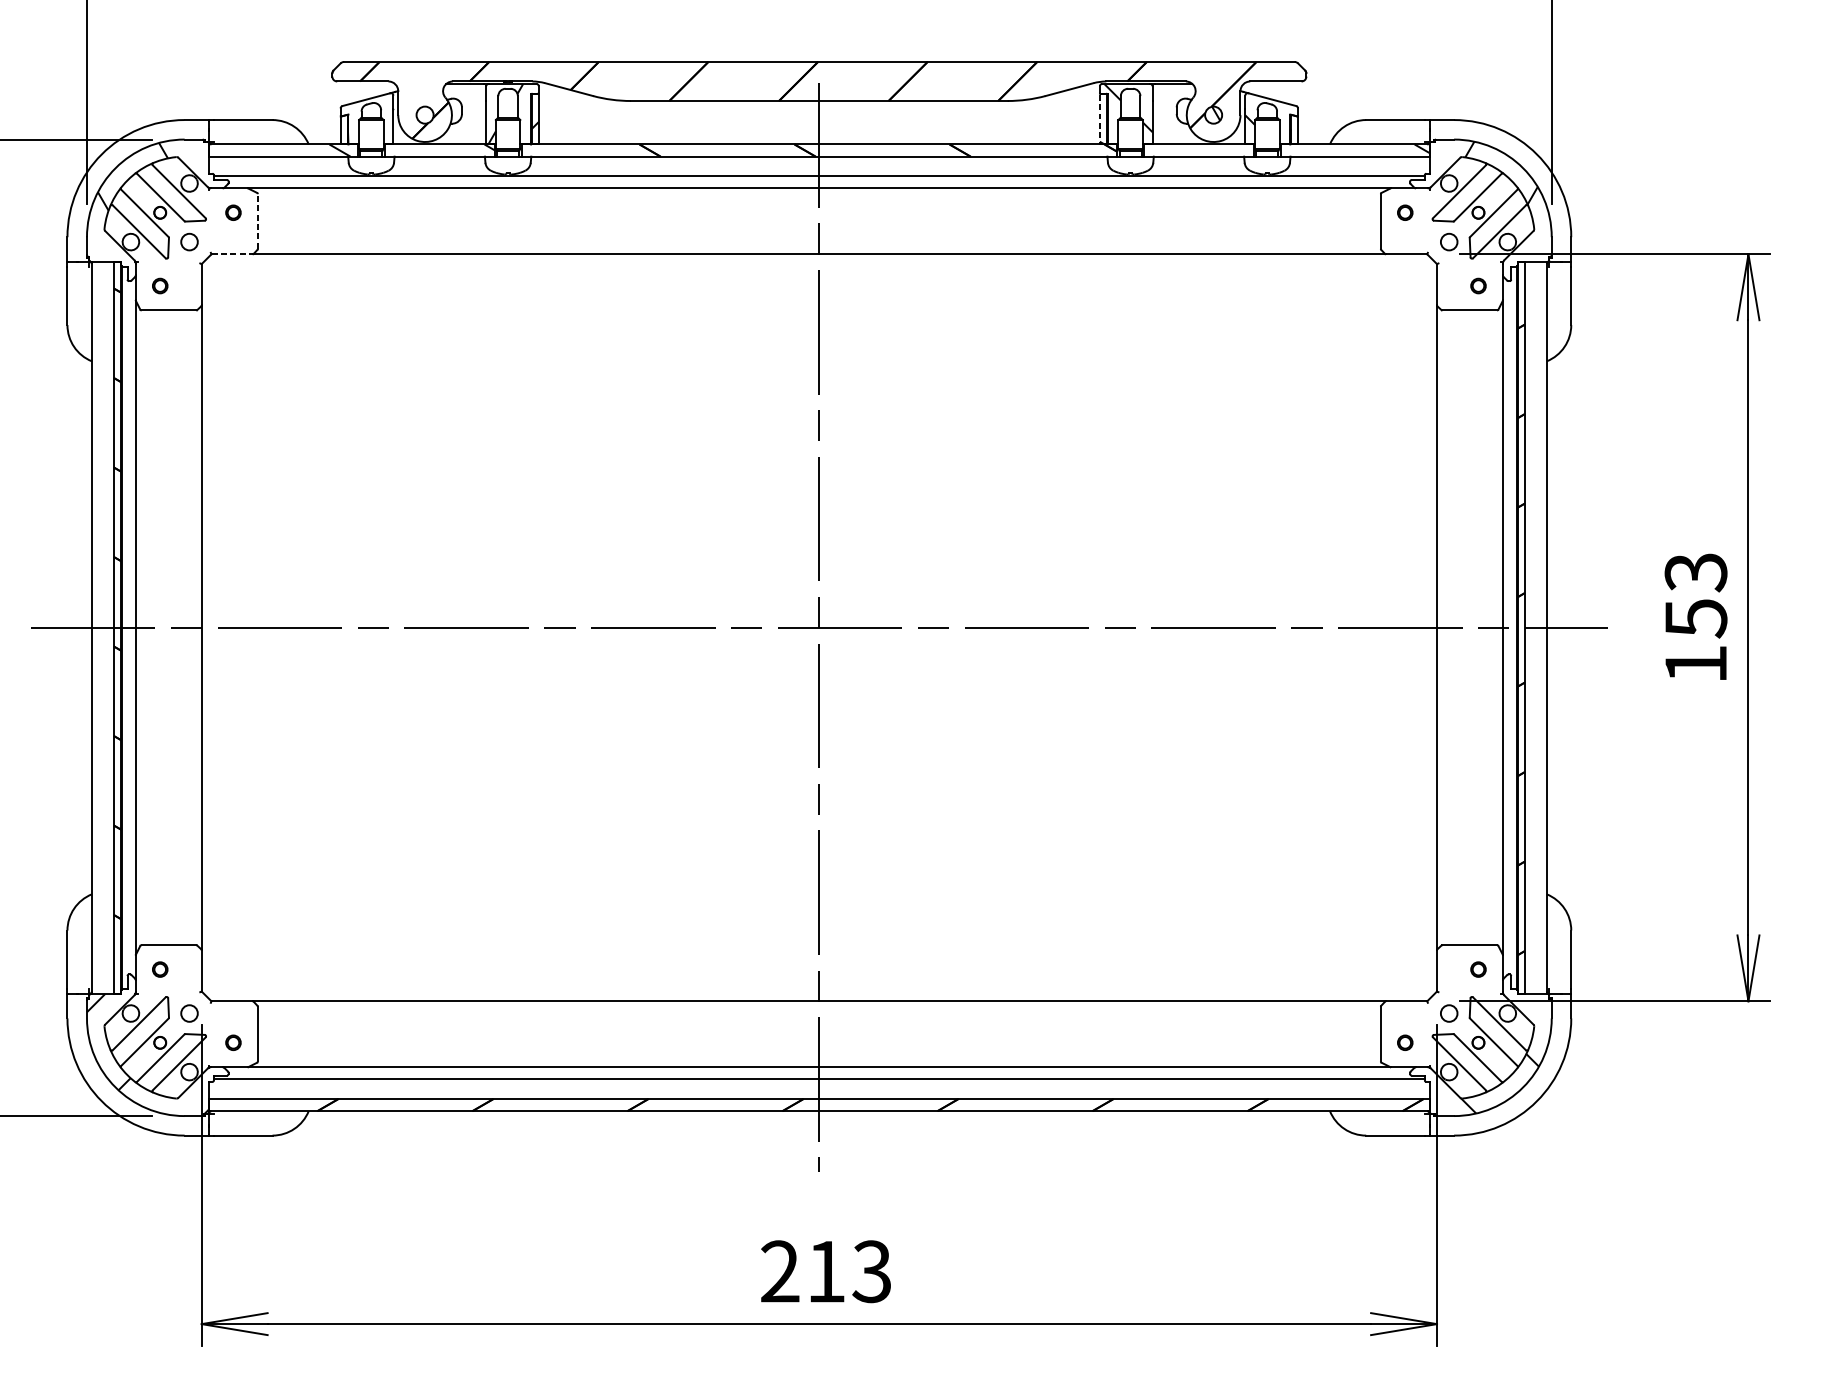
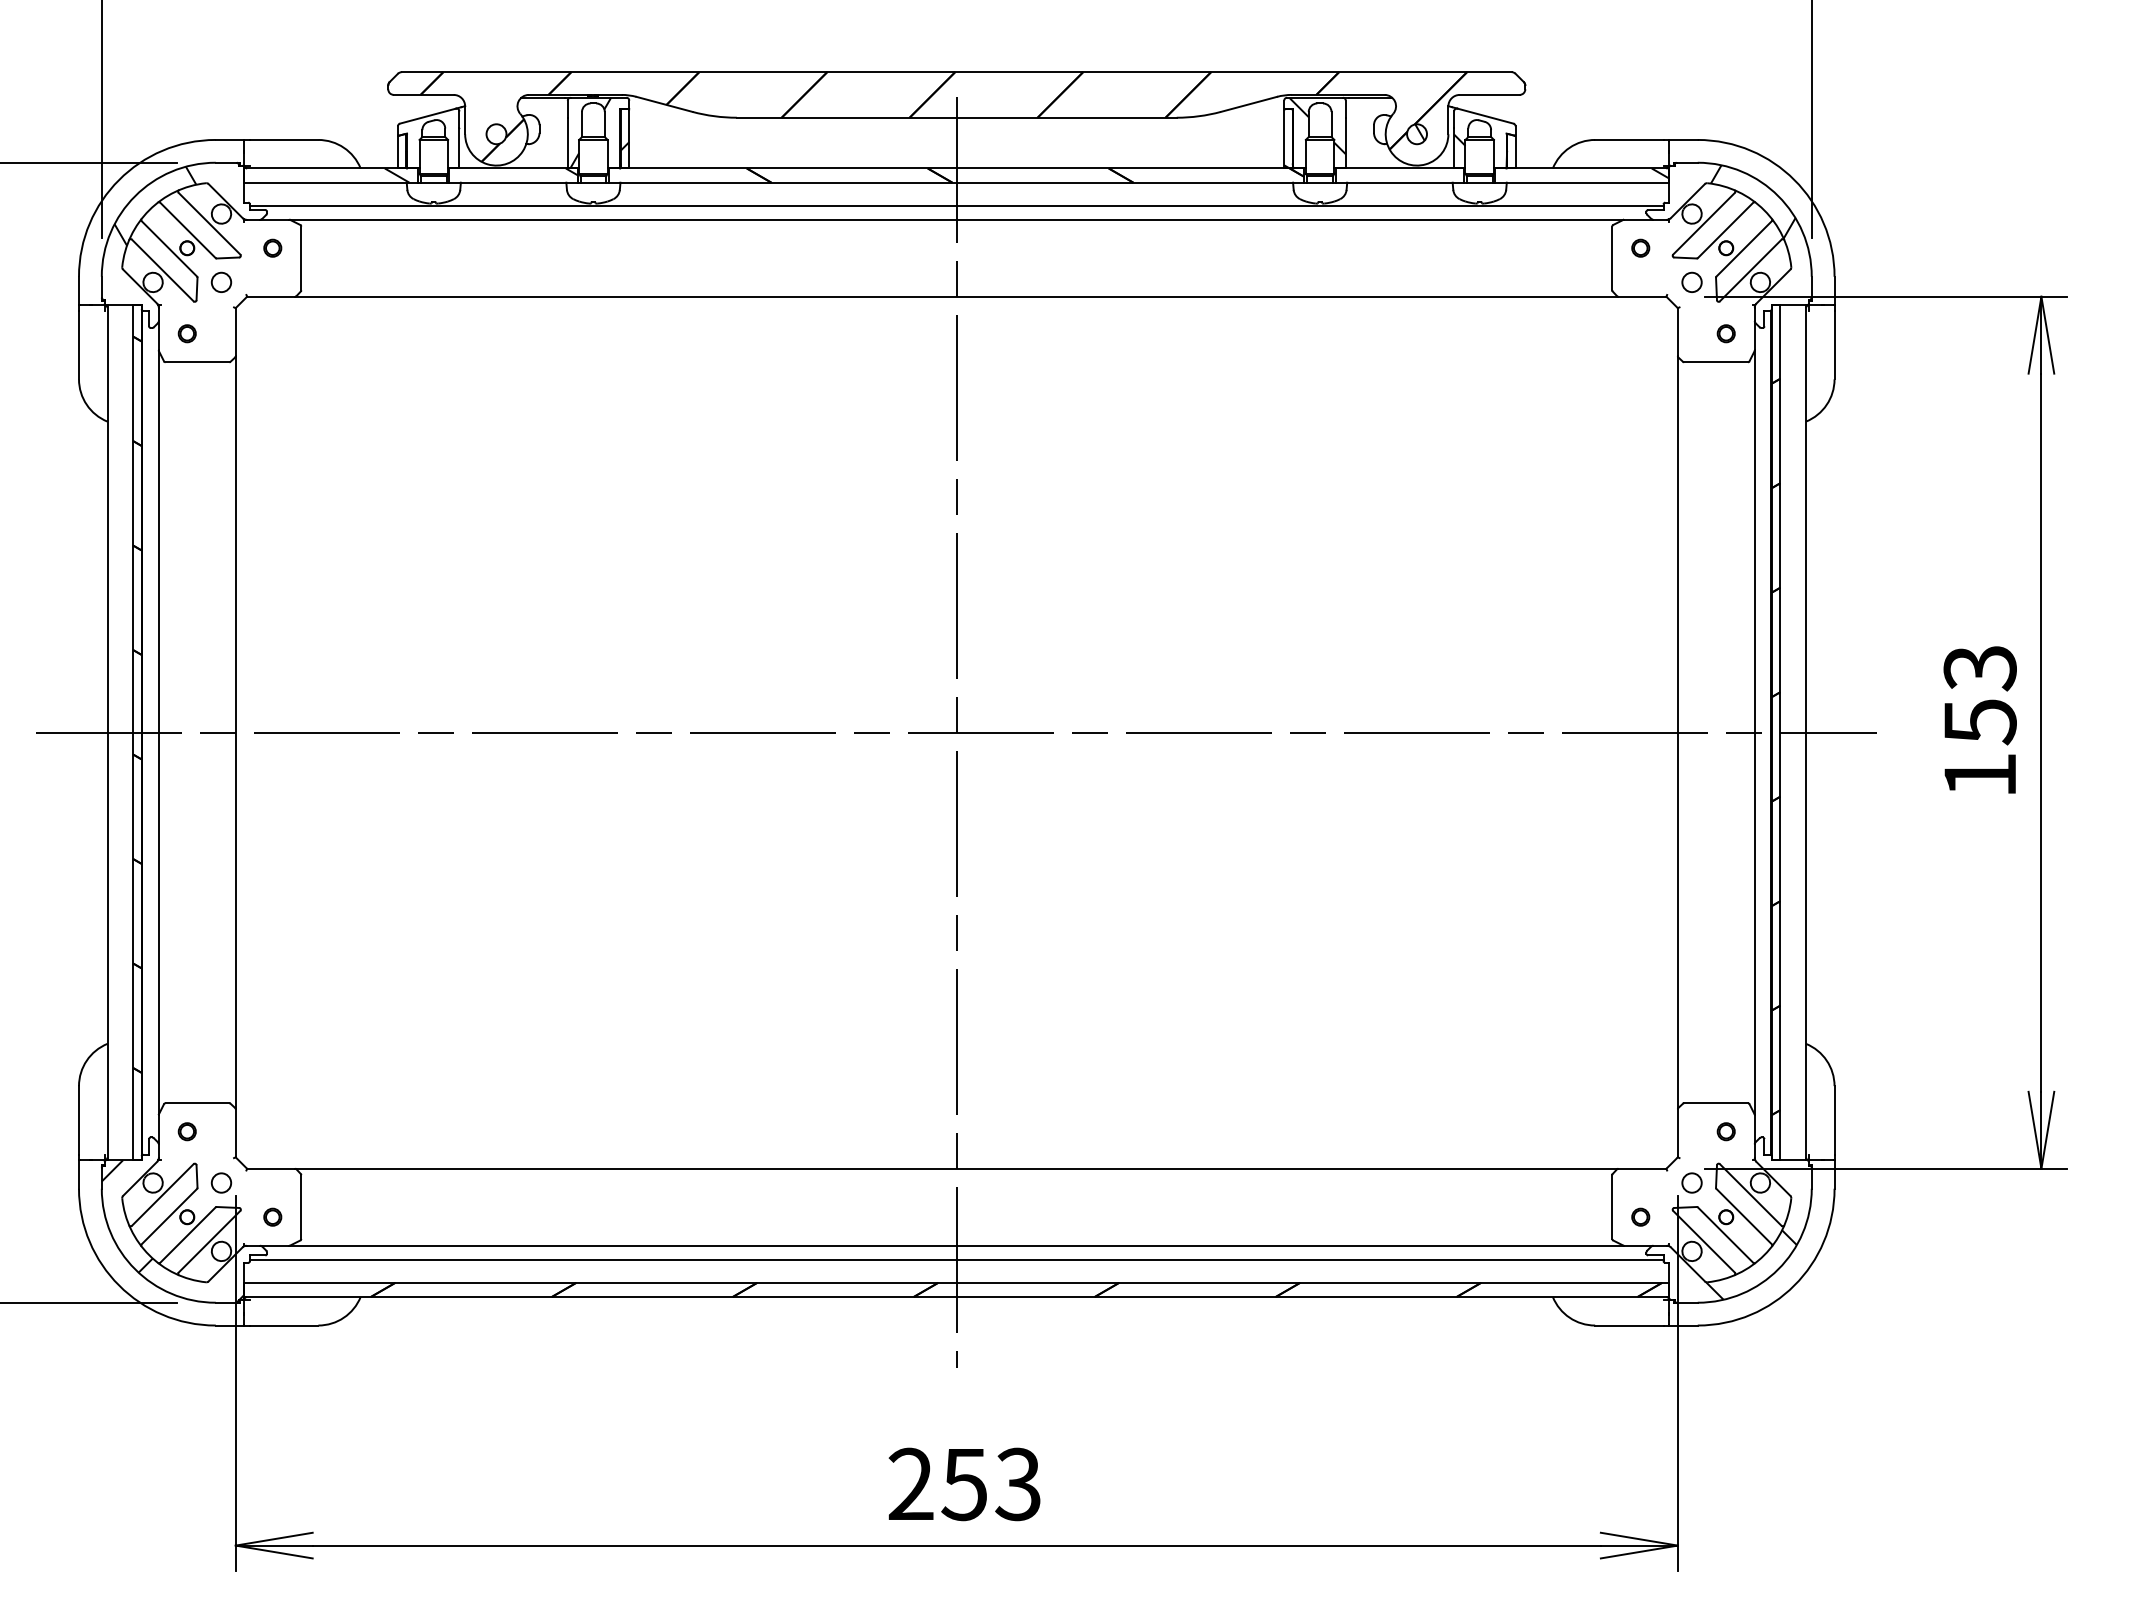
line: (1100, 119) -> (1284, 139), dashed -> solid
line: (258, 221) -> (301, 258), dashed -> solid
line: (232, 254) -> (271, 296), dashed -> solid
text: (825, 1272) -> (963, 1485), 213 -> 253

